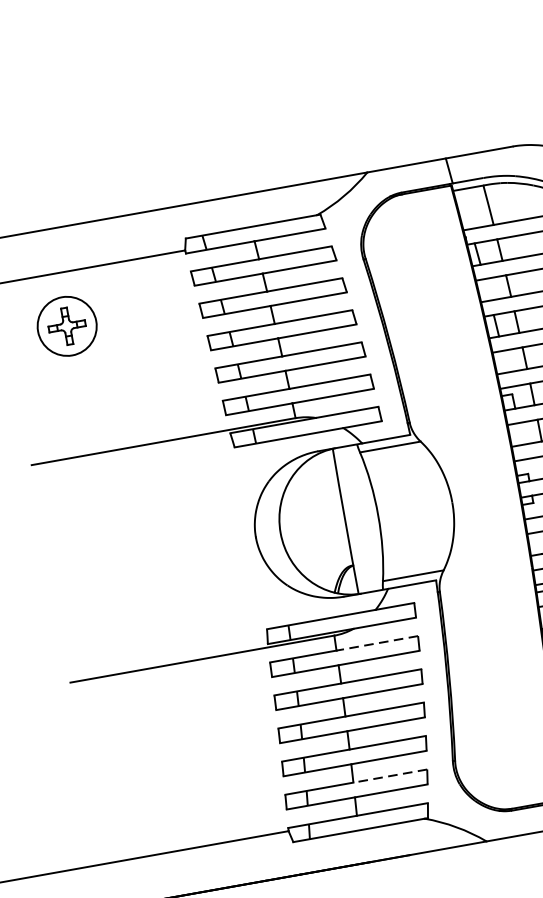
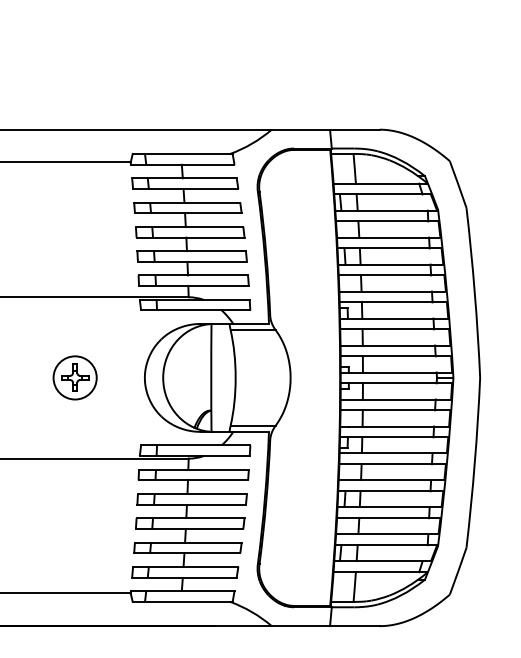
part: (66, 325) -> (74, 377), moved
line: (377, 643) -> (218, 469), dashed -> solid
line: (389, 775) -> (210, 566), dashed -> solid

